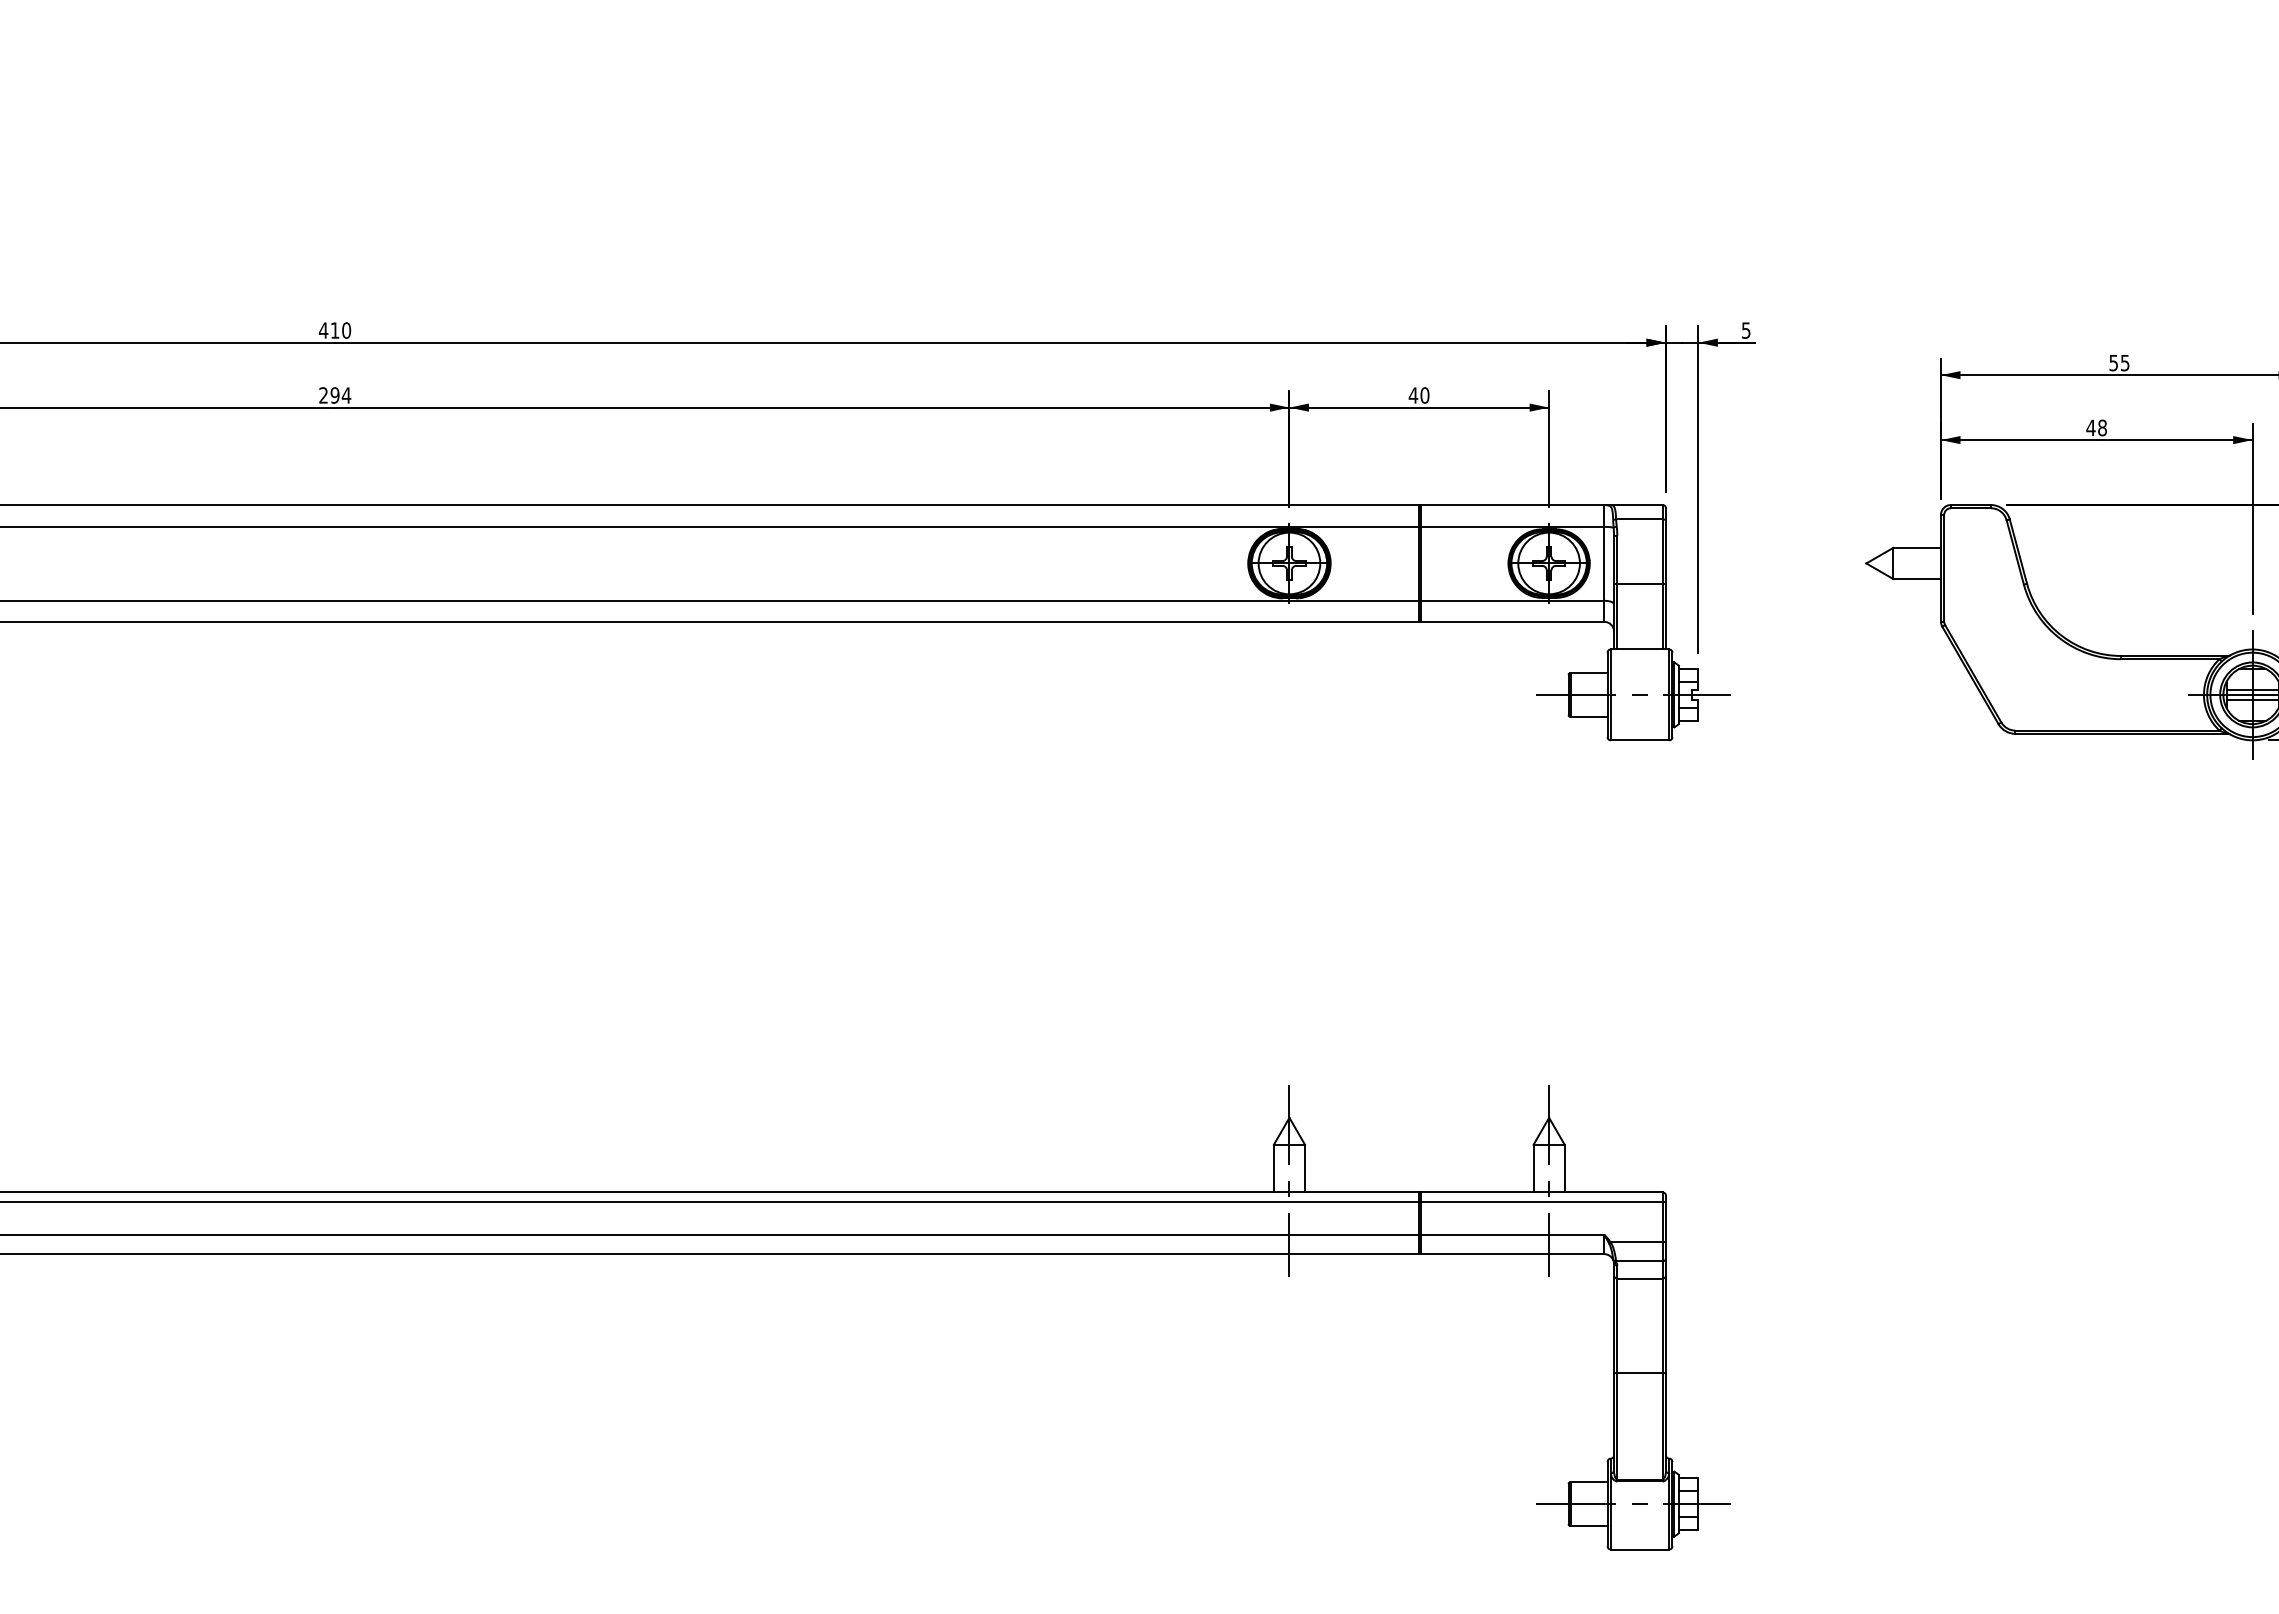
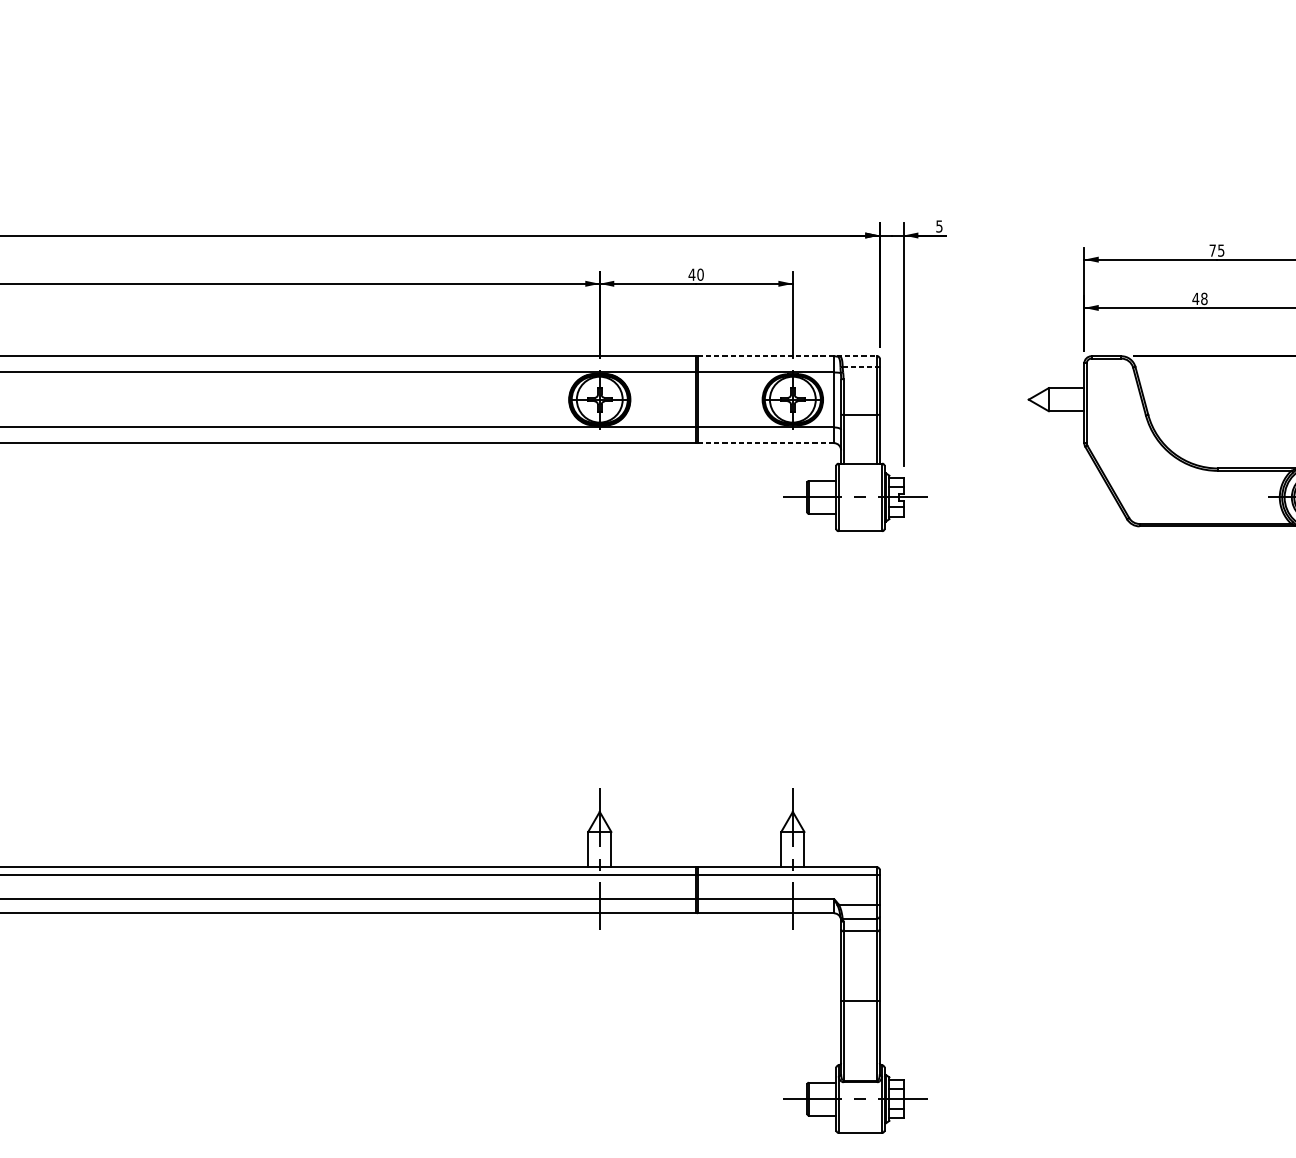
text: (2113, 363) -> (1212, 250), 55 -> 75
line: (1541, 505) -> (787, 356), solid -> dashed
line: (1639, 519) -> (860, 366), solid -> dashed
line: (1512, 621) -> (765, 442), solid -> dashed

